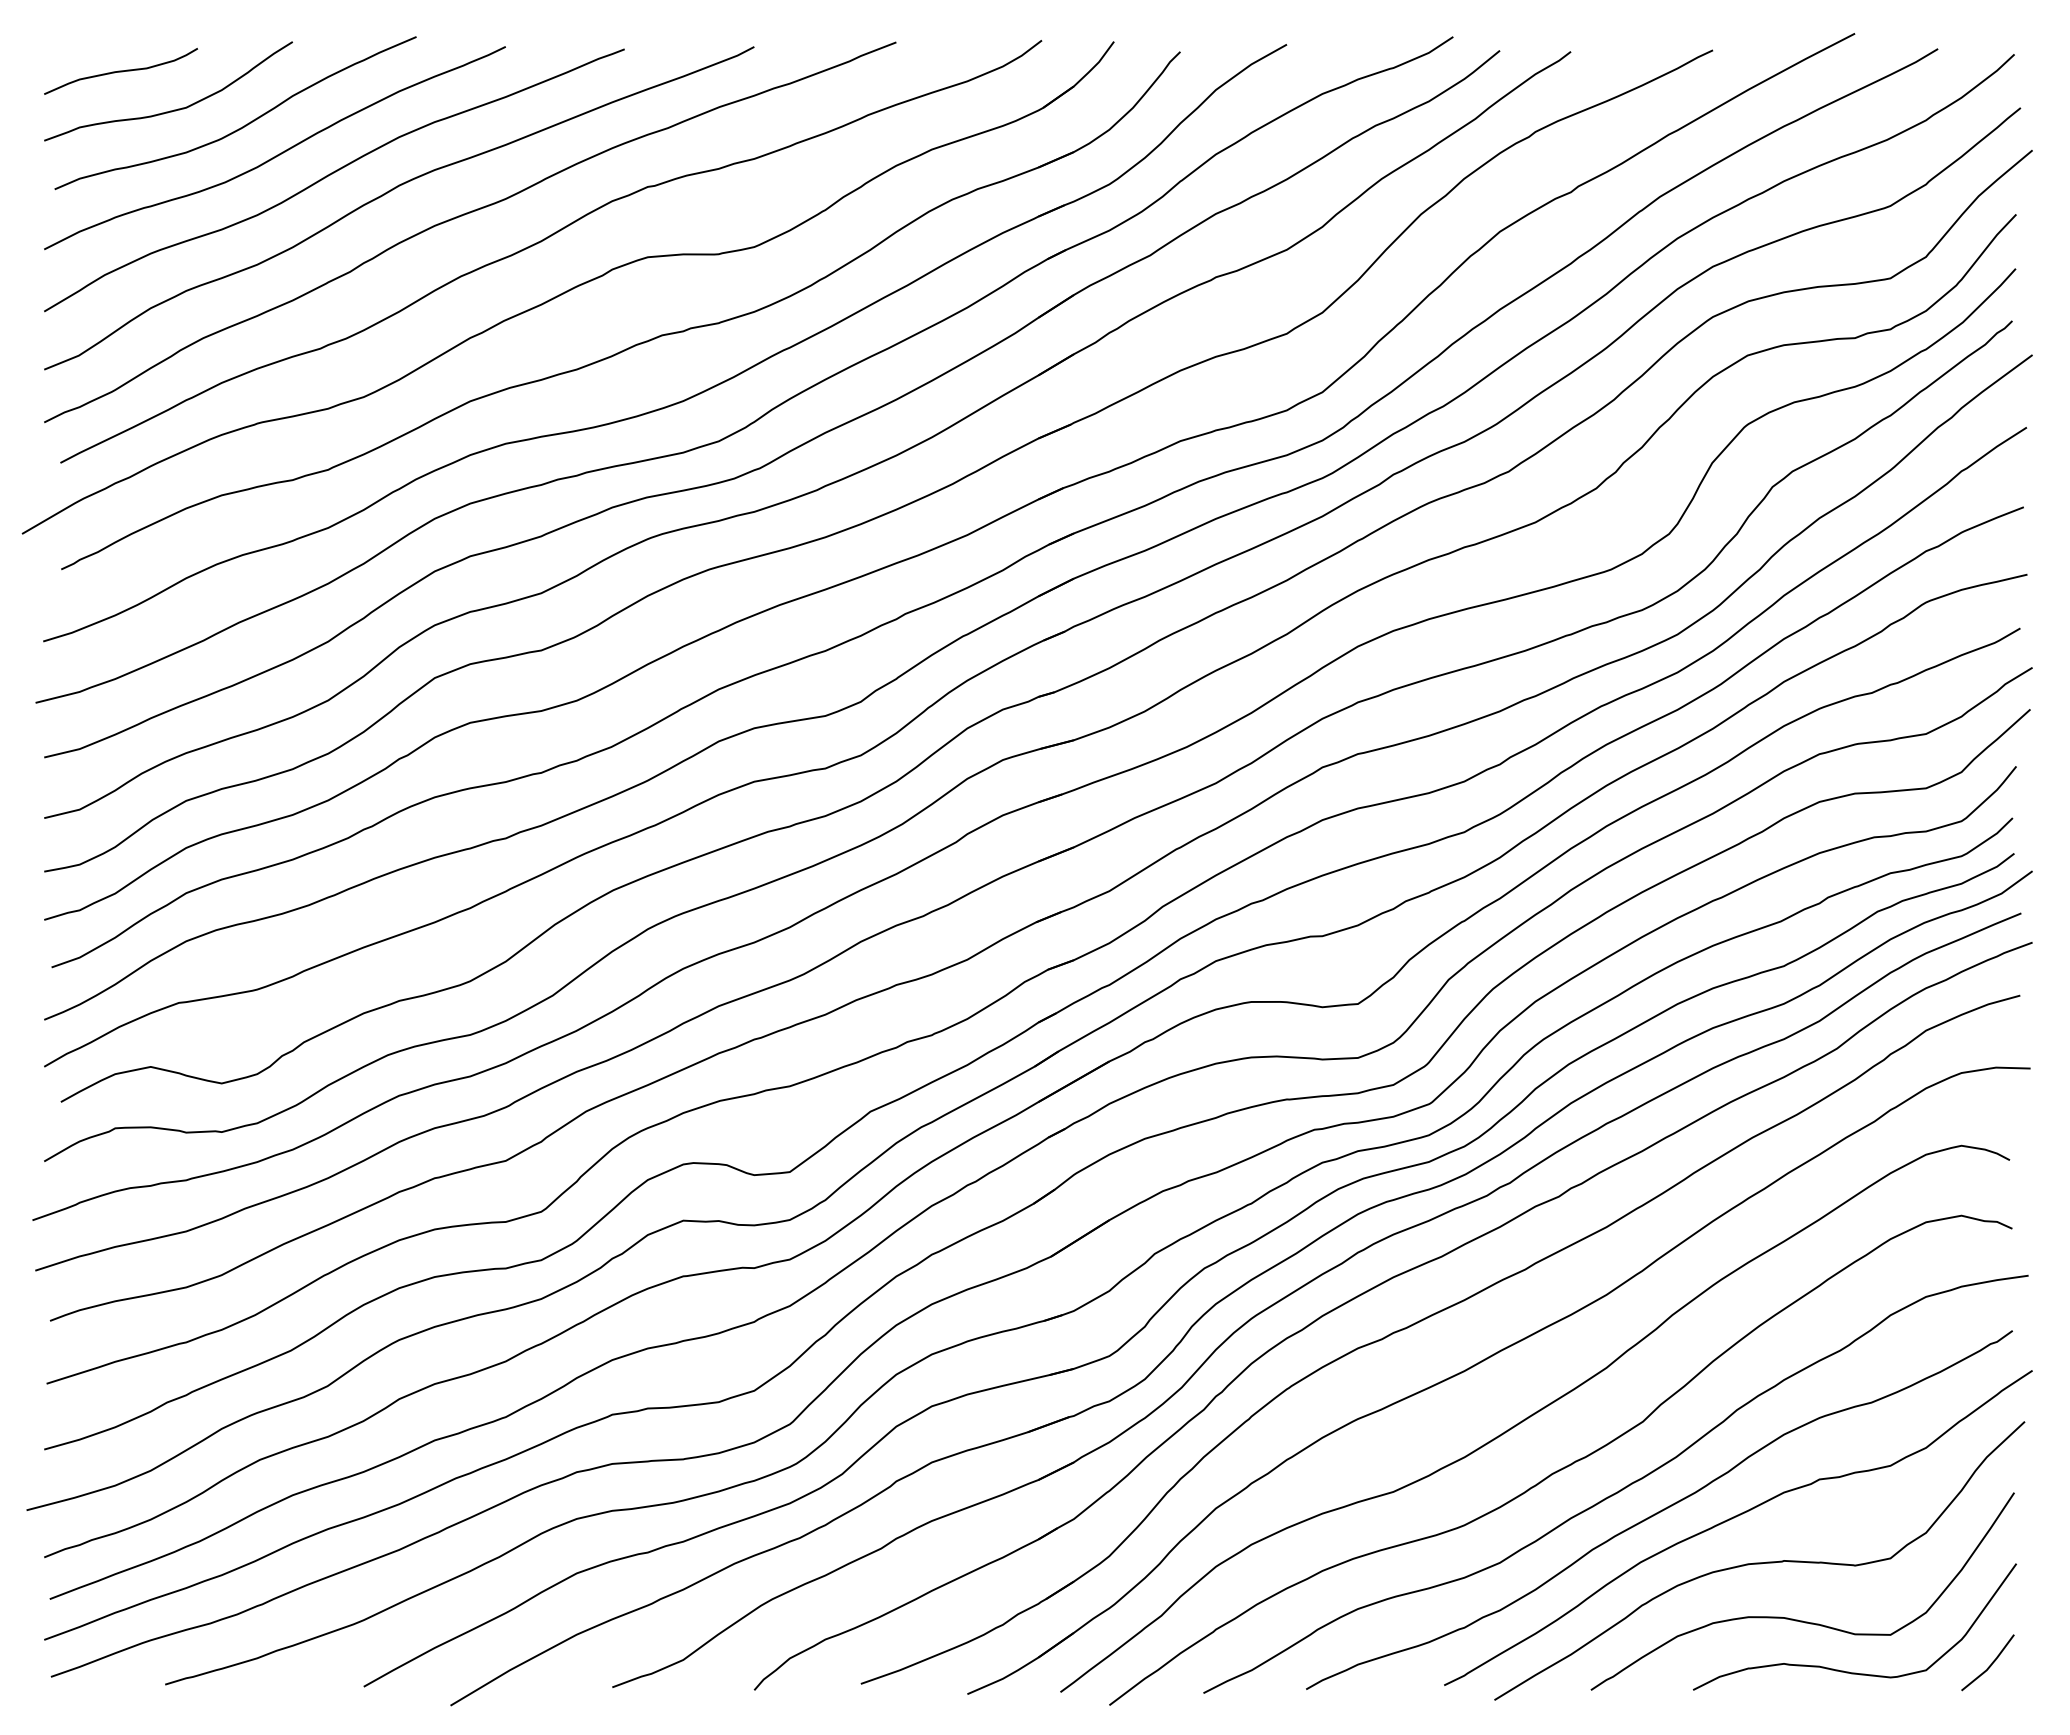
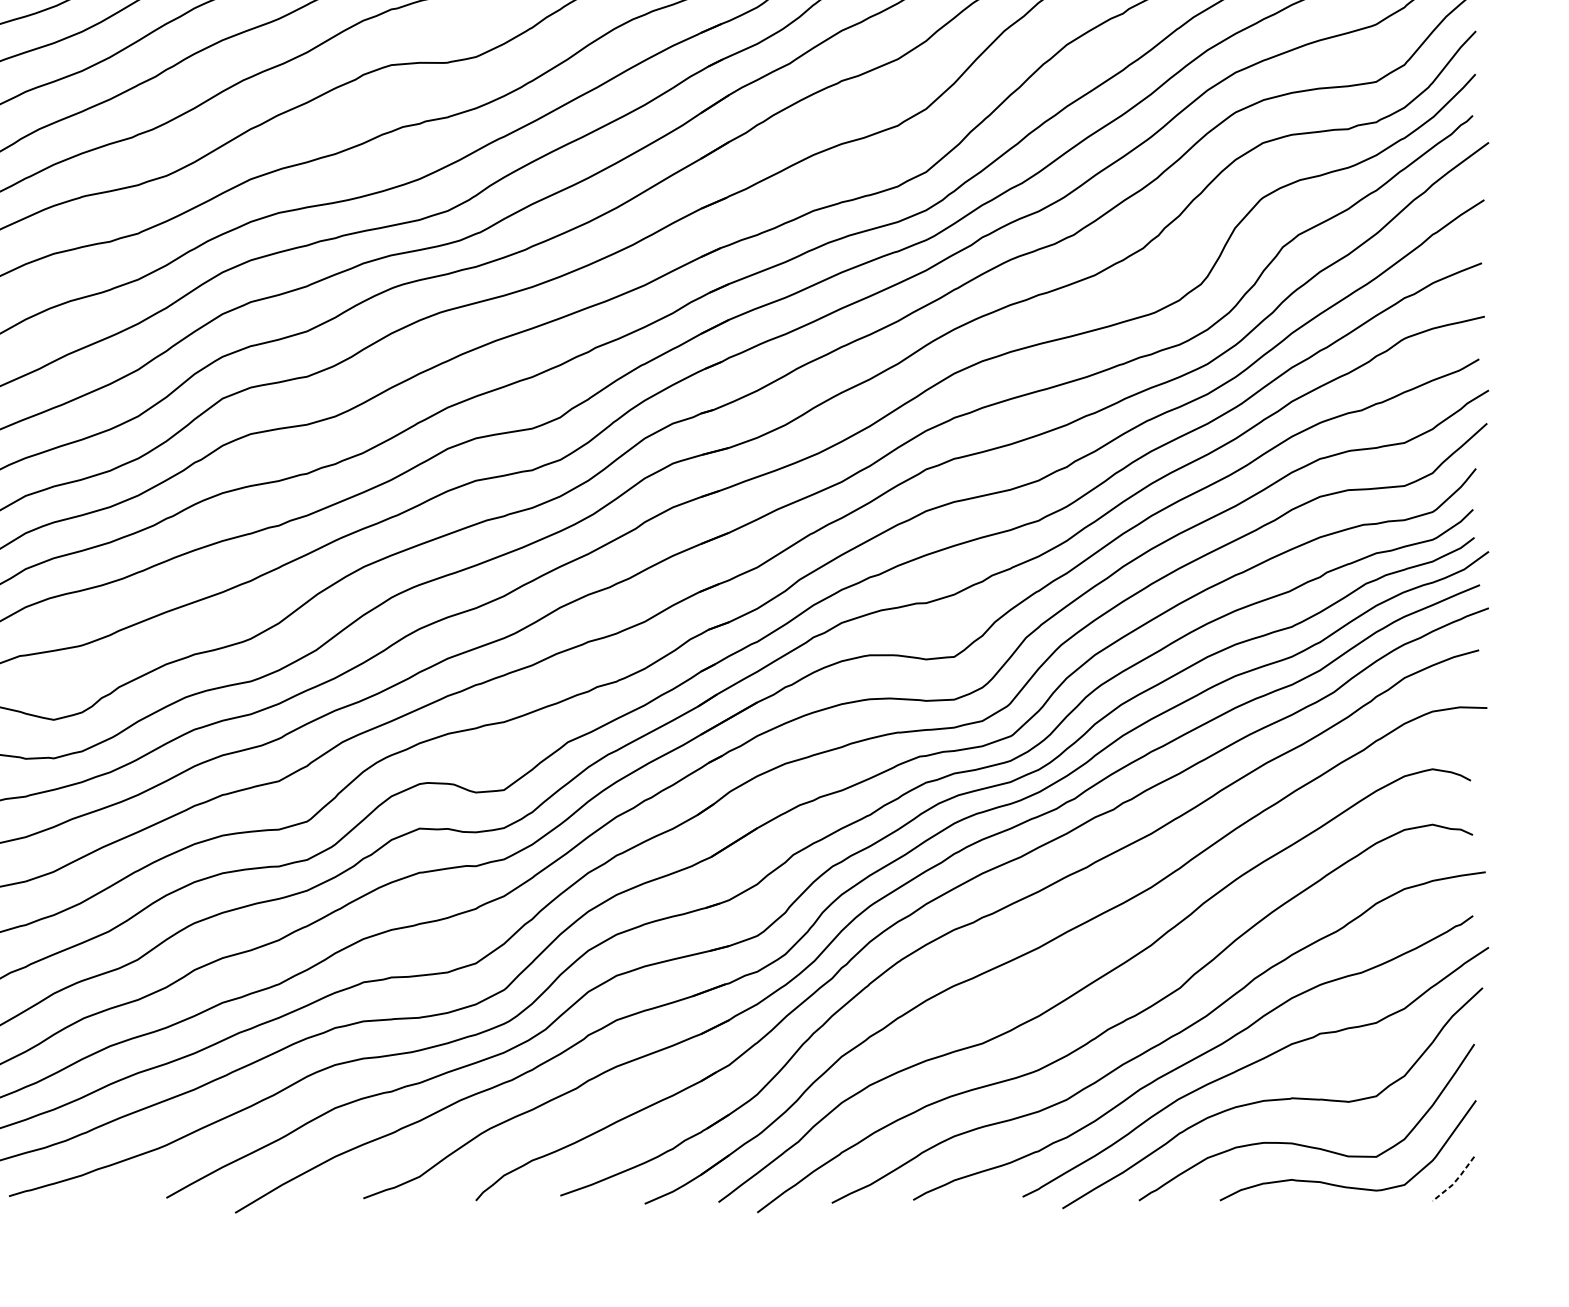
line: (1990, 1665) -> (1455, 1181), solid -> dashed

